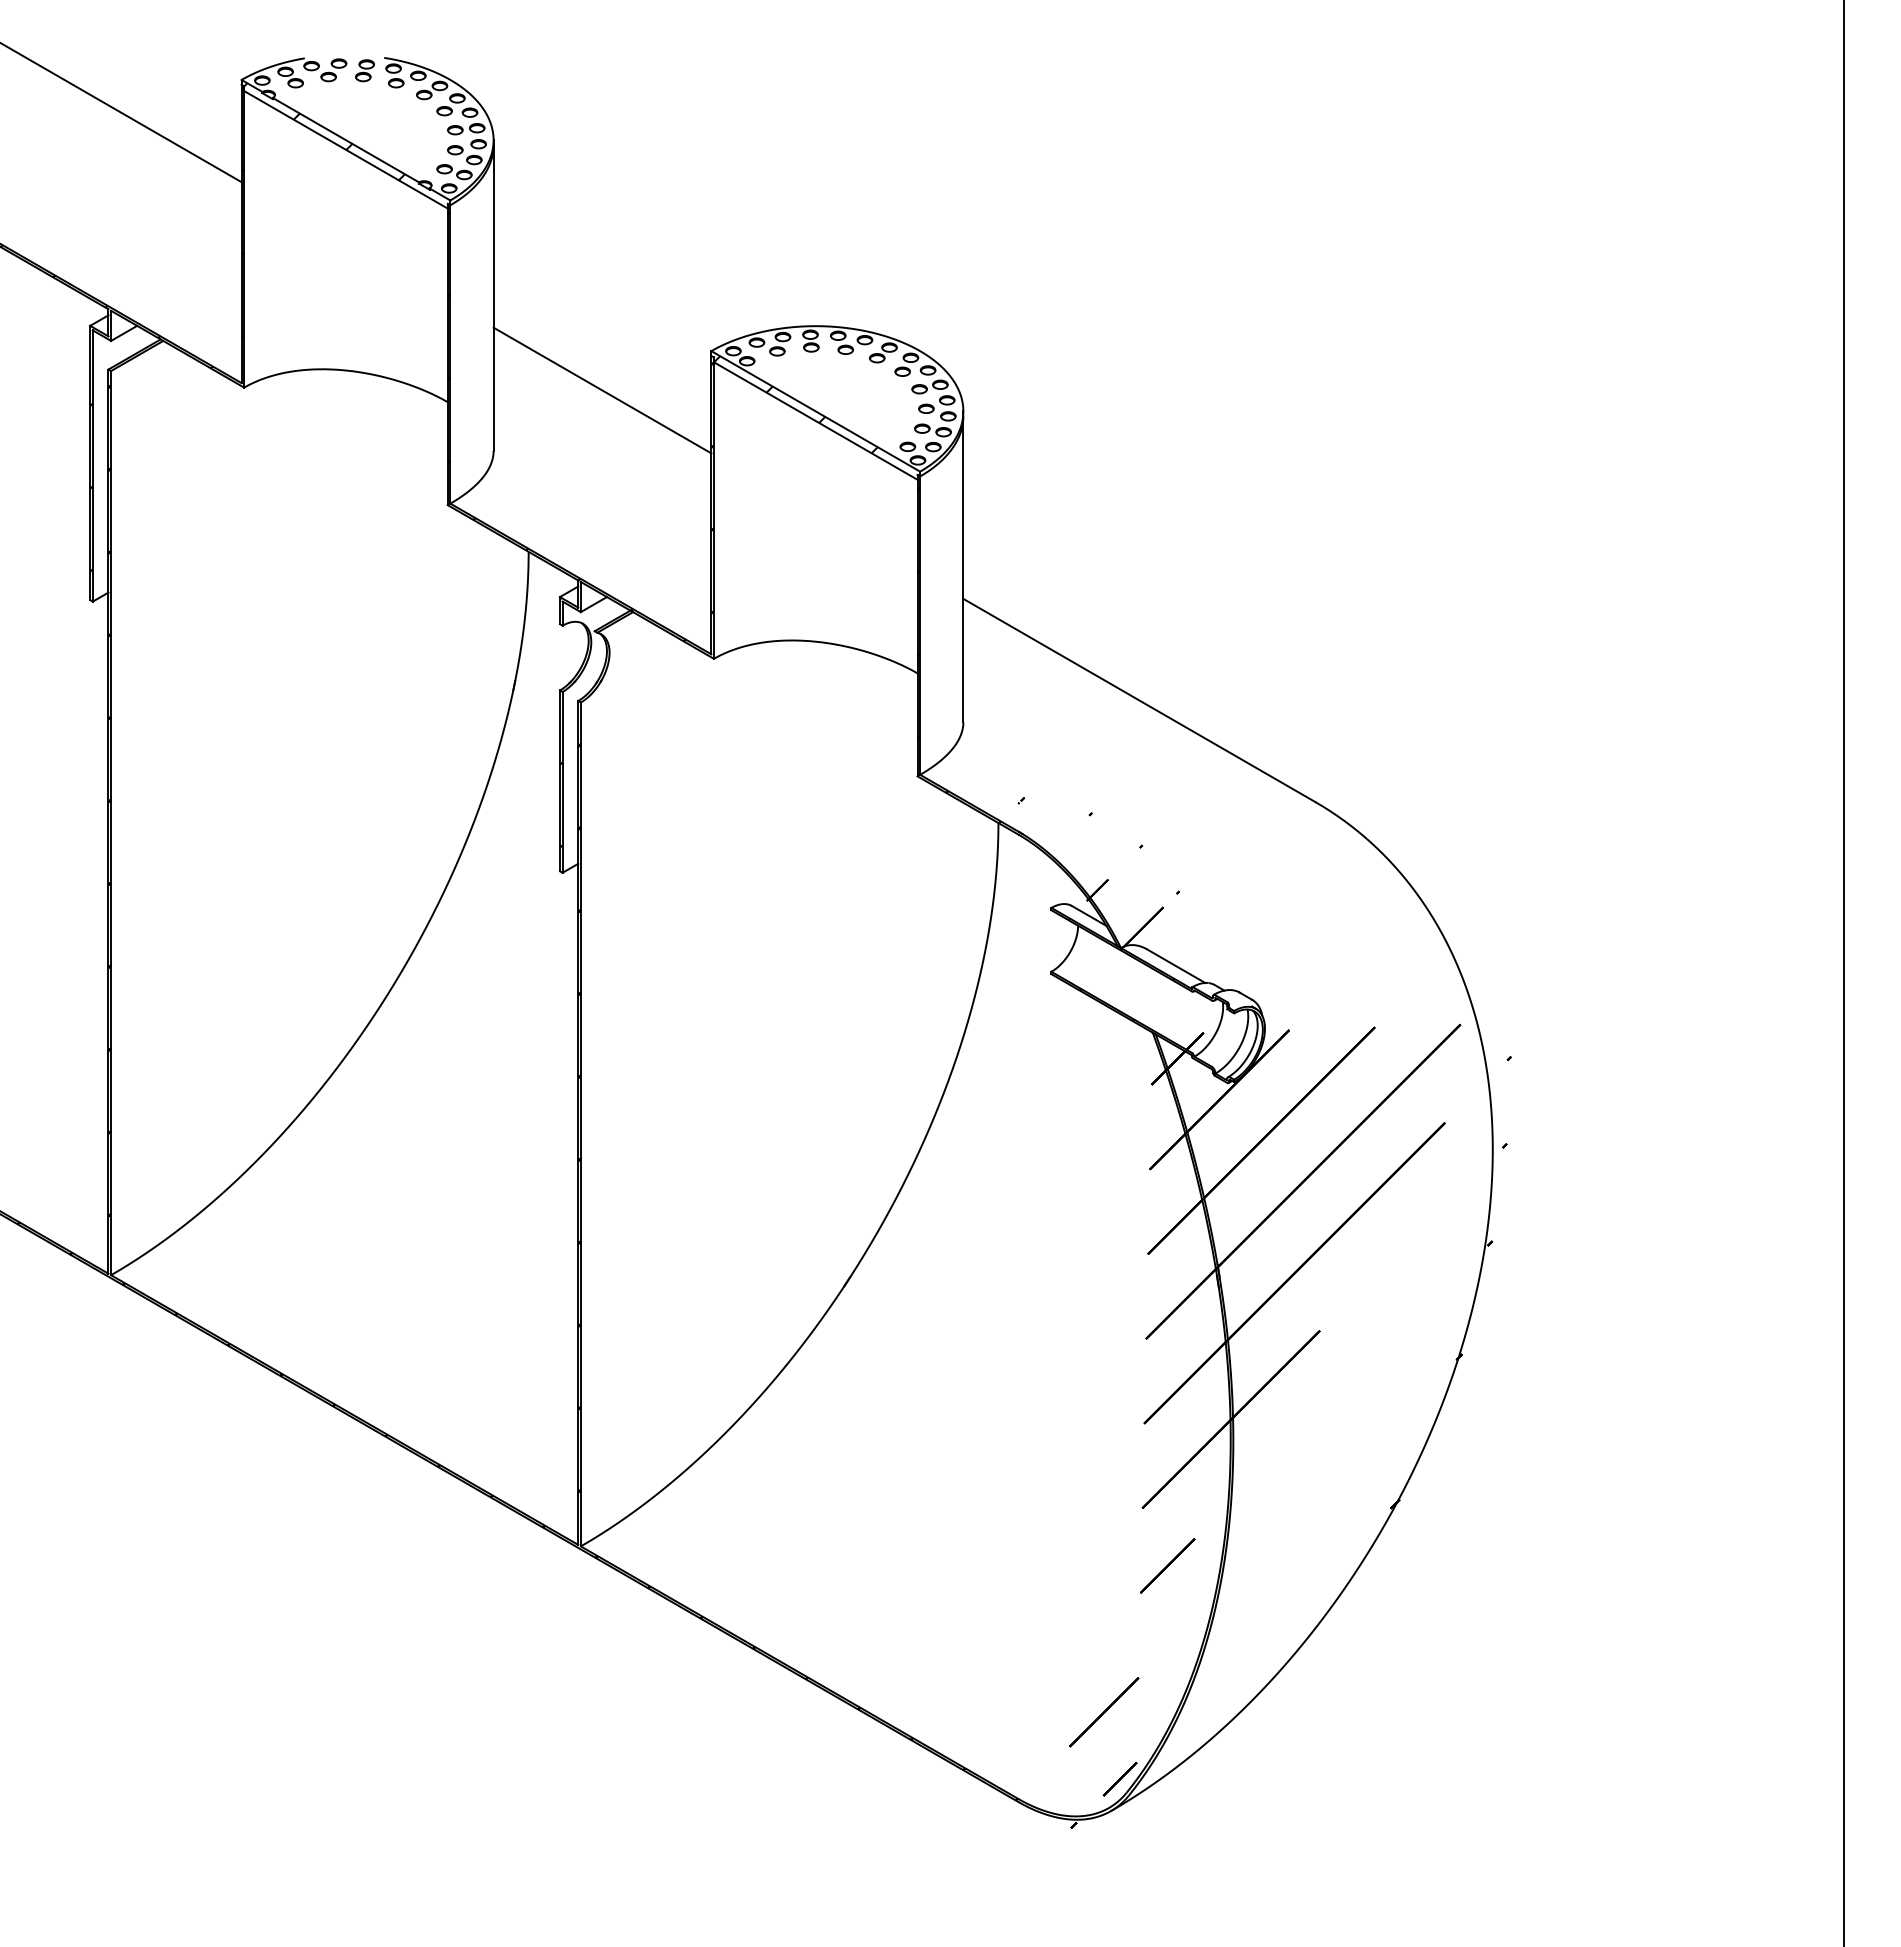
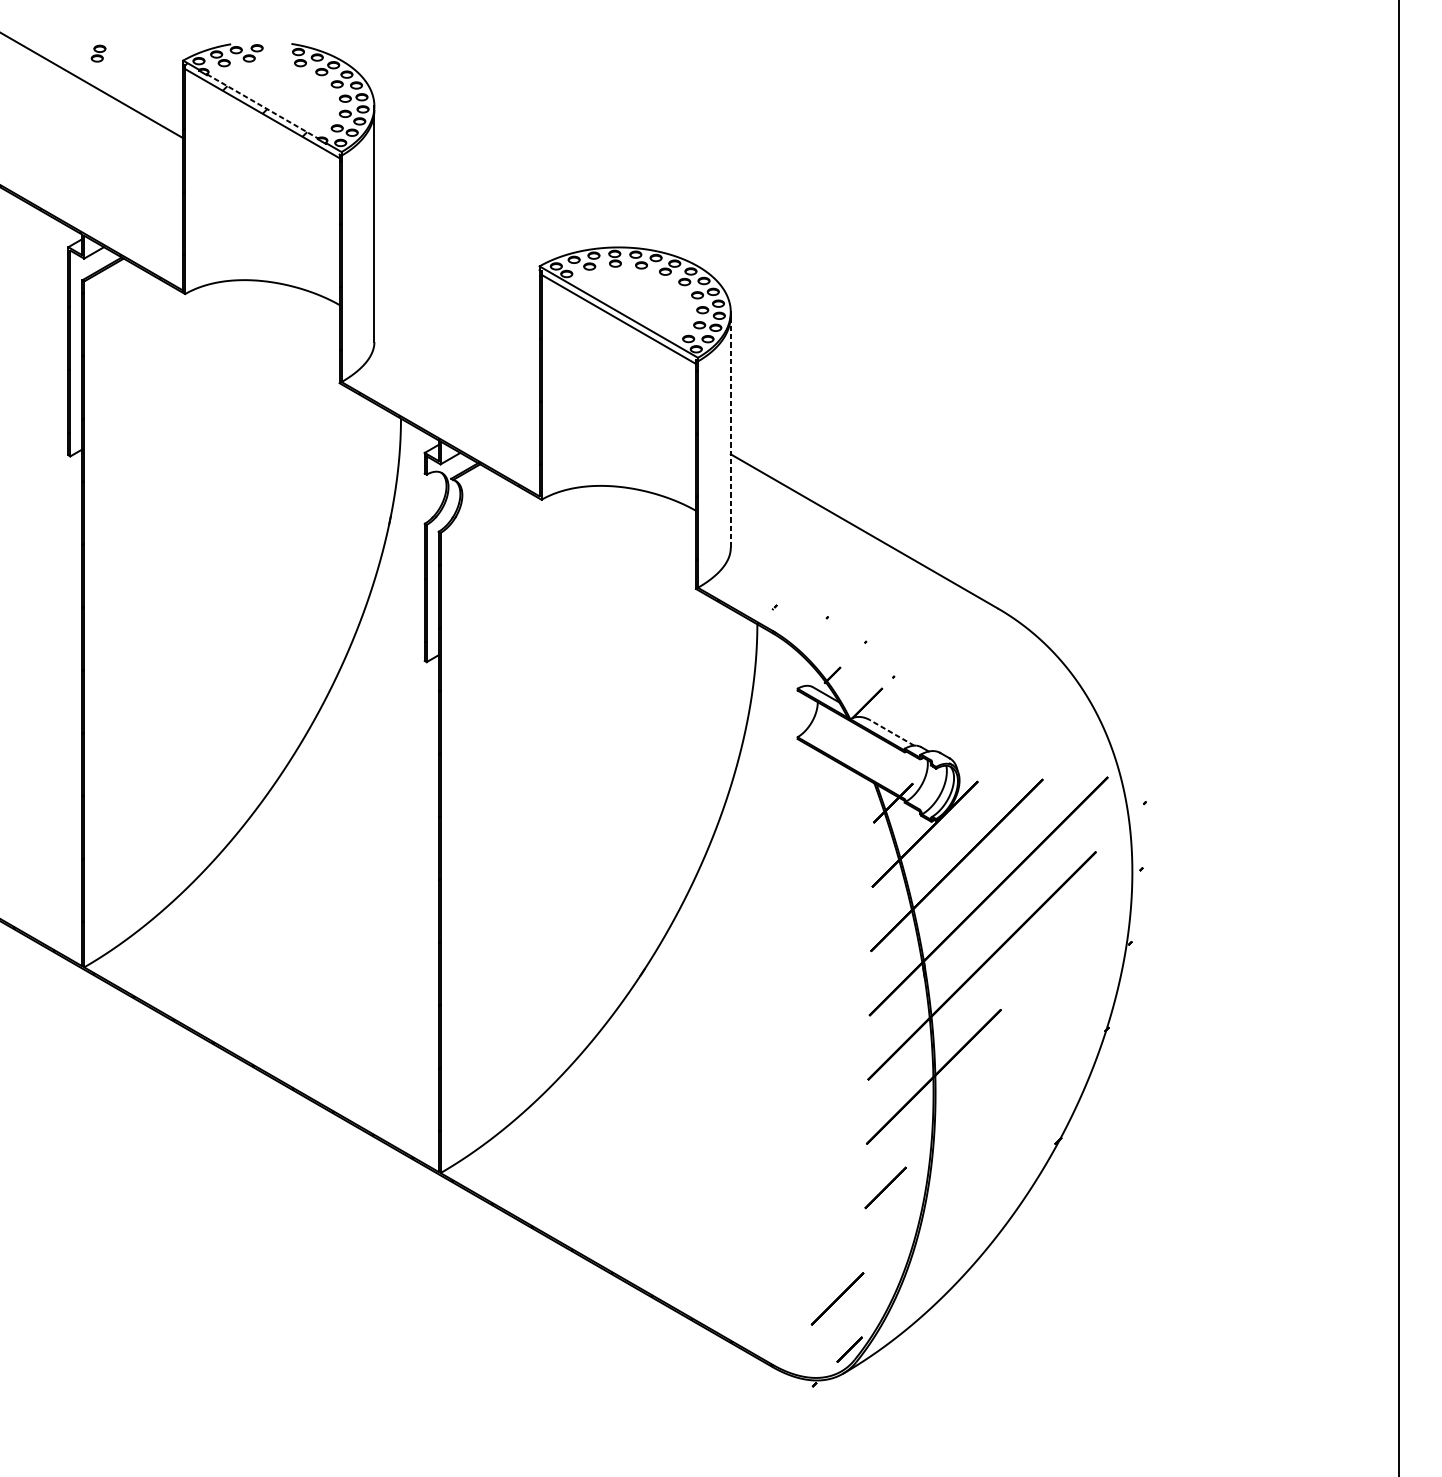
part: (364, 70) -> (98, 53), moved
line: (346, 140) -> (262, 106), solid -> dashed
line: (602, 390) -> (457, 296), removed
hatch: (795, 404) -> (603, 306), removed
line: (963, 569) -> (730, 432), solid -> dashed
line: (1176, 966) -> (892, 733), solid -> dashed

